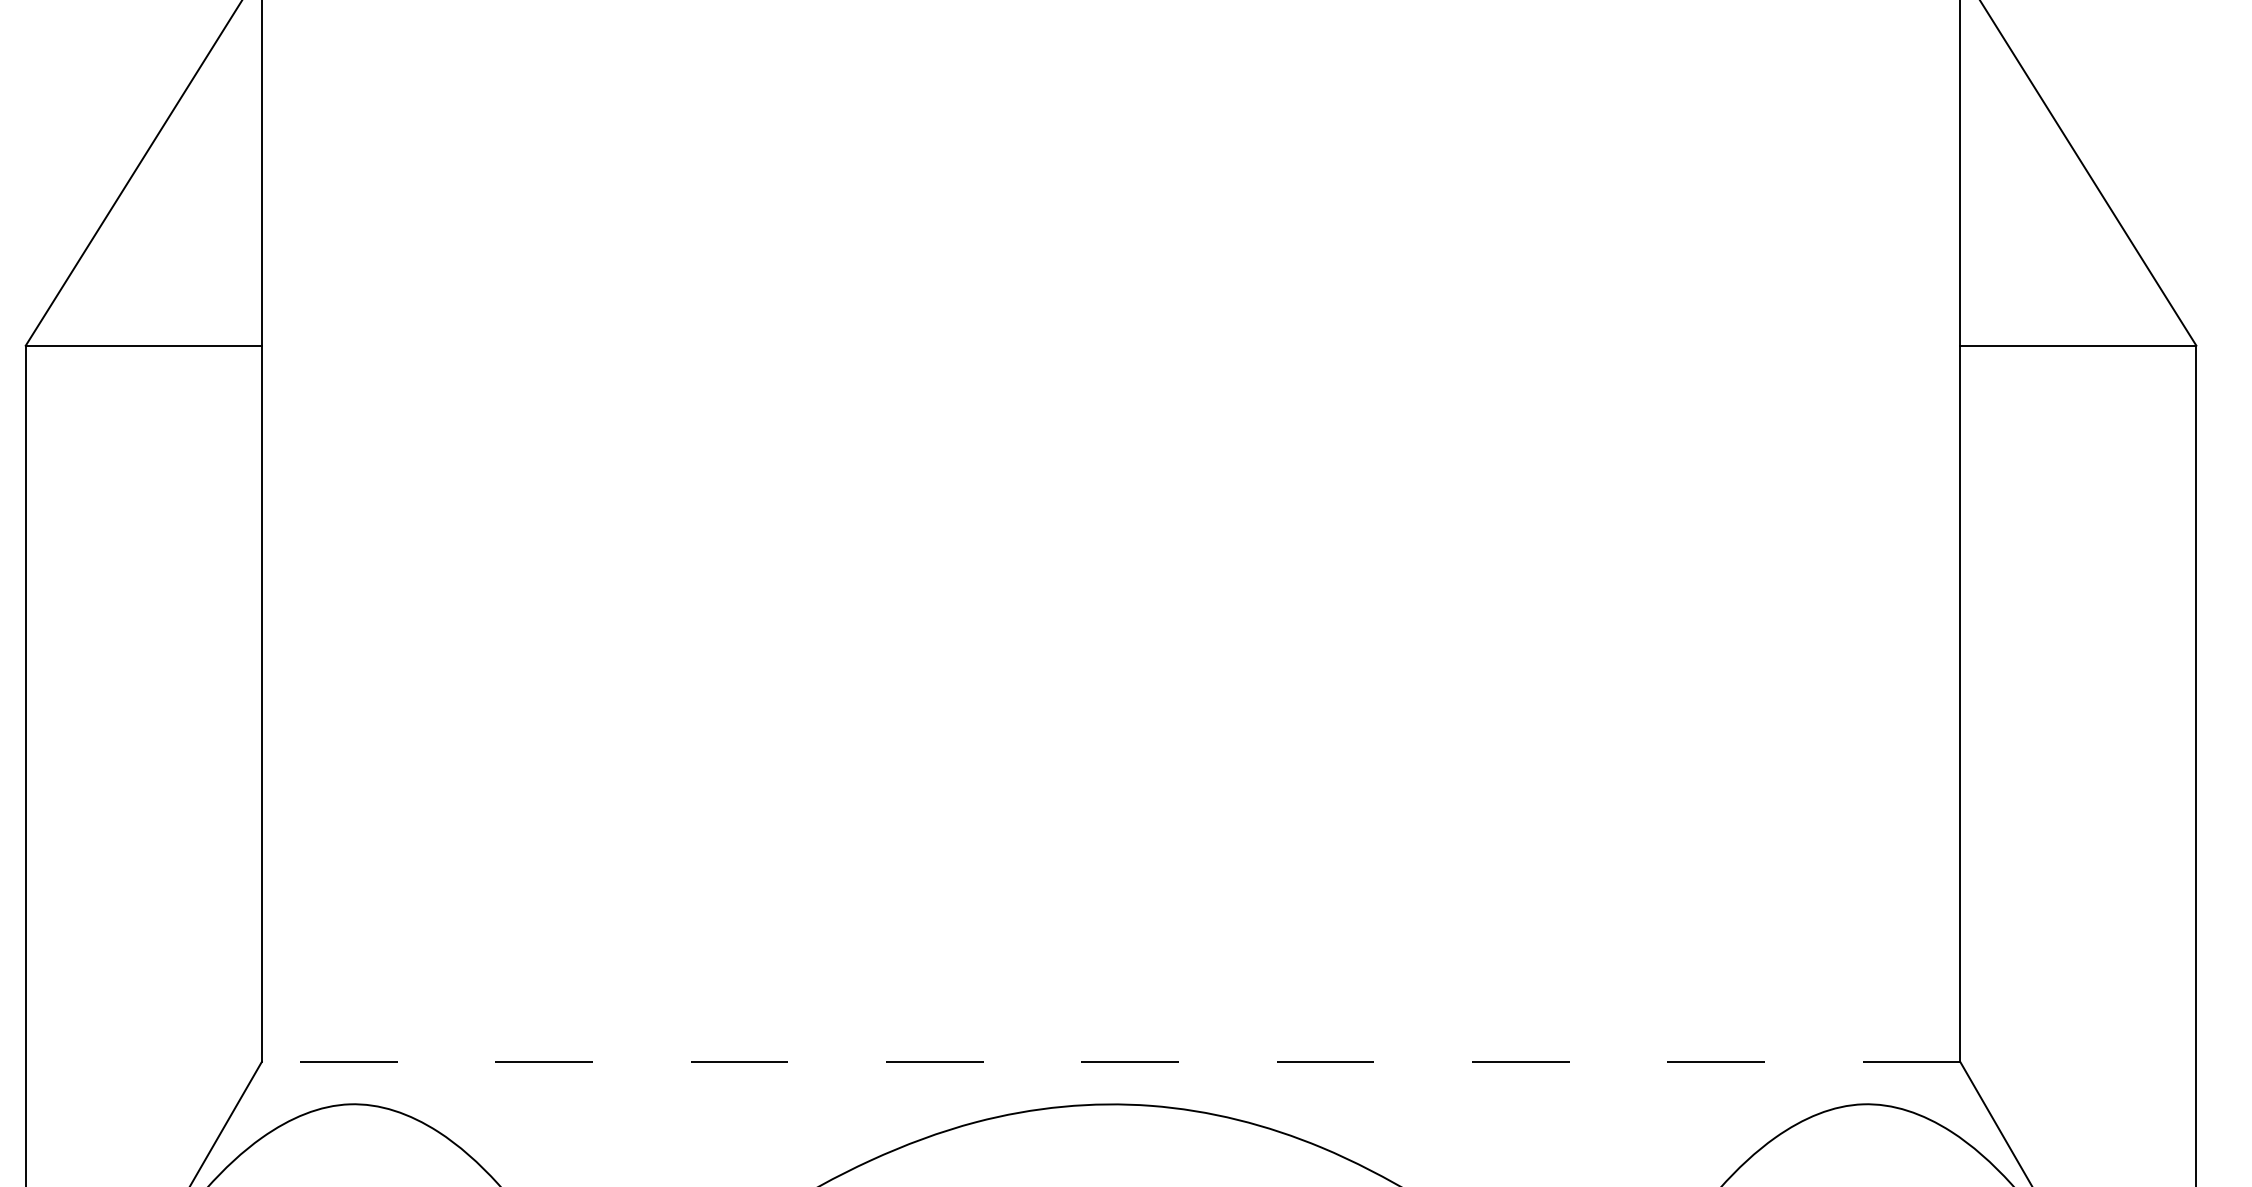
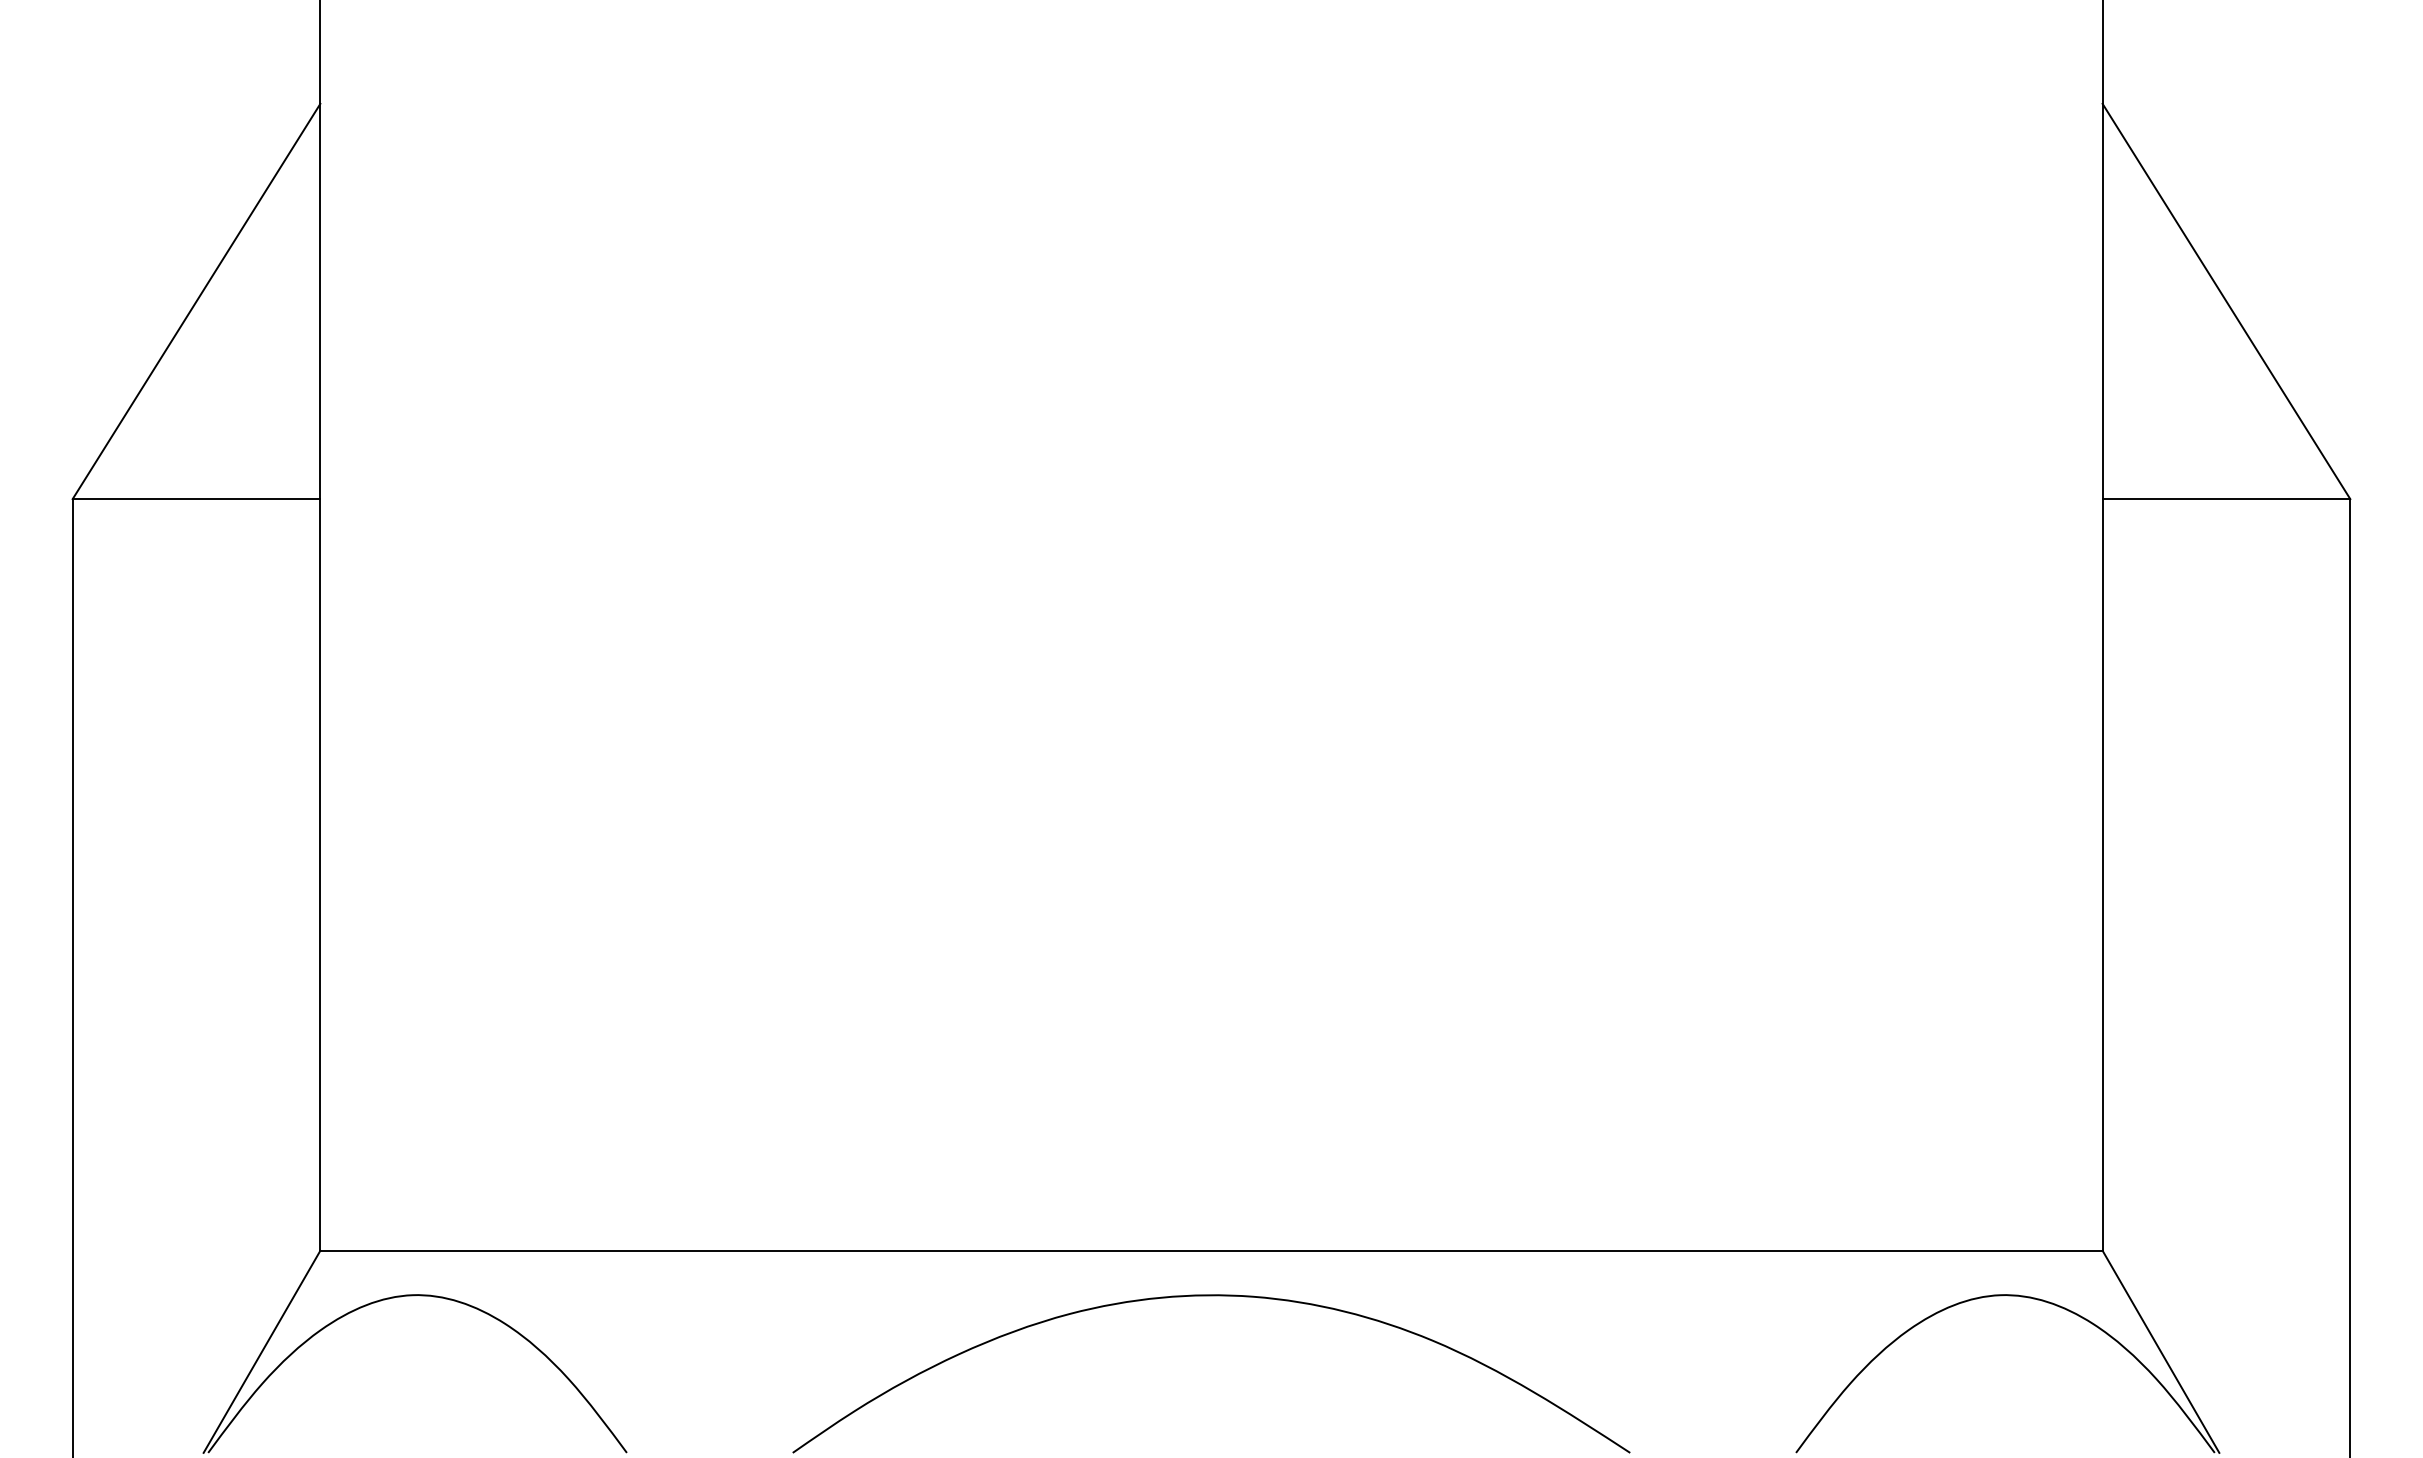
line: (1110, 1061) -> (1210, 1250), dashed -> solid

